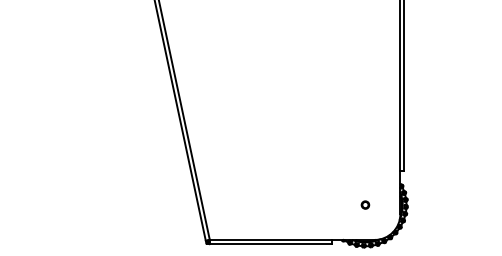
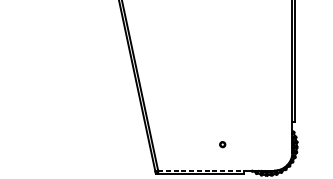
part: (365, 204) -> (222, 144), moved
line: (270, 239) -> (200, 170), solid -> dashed

